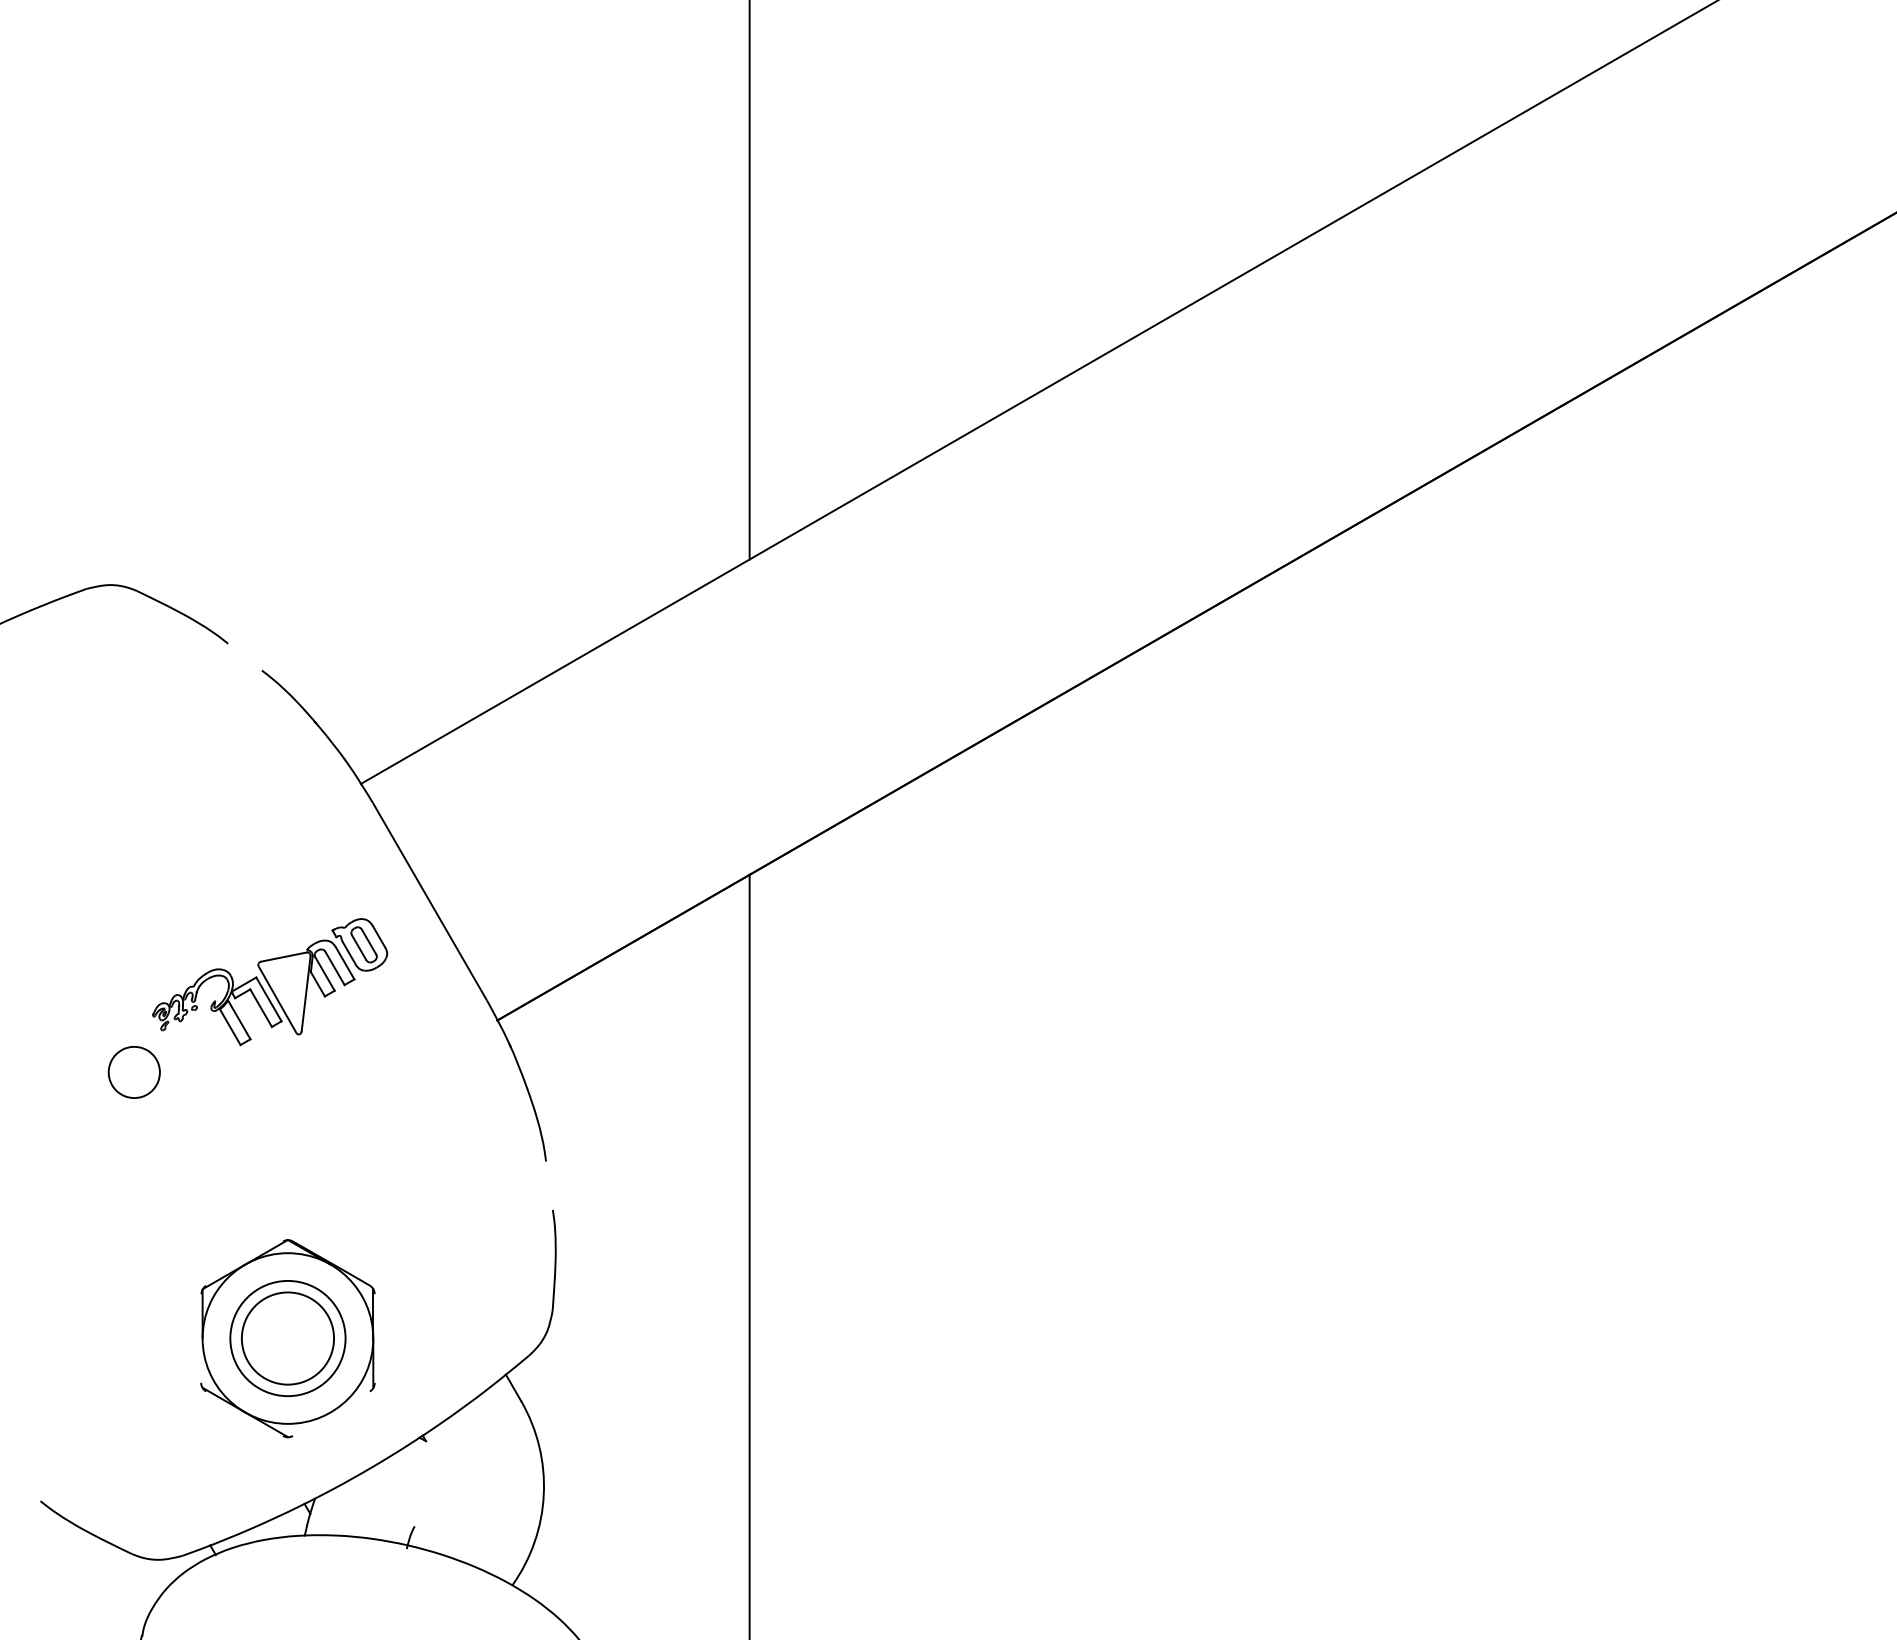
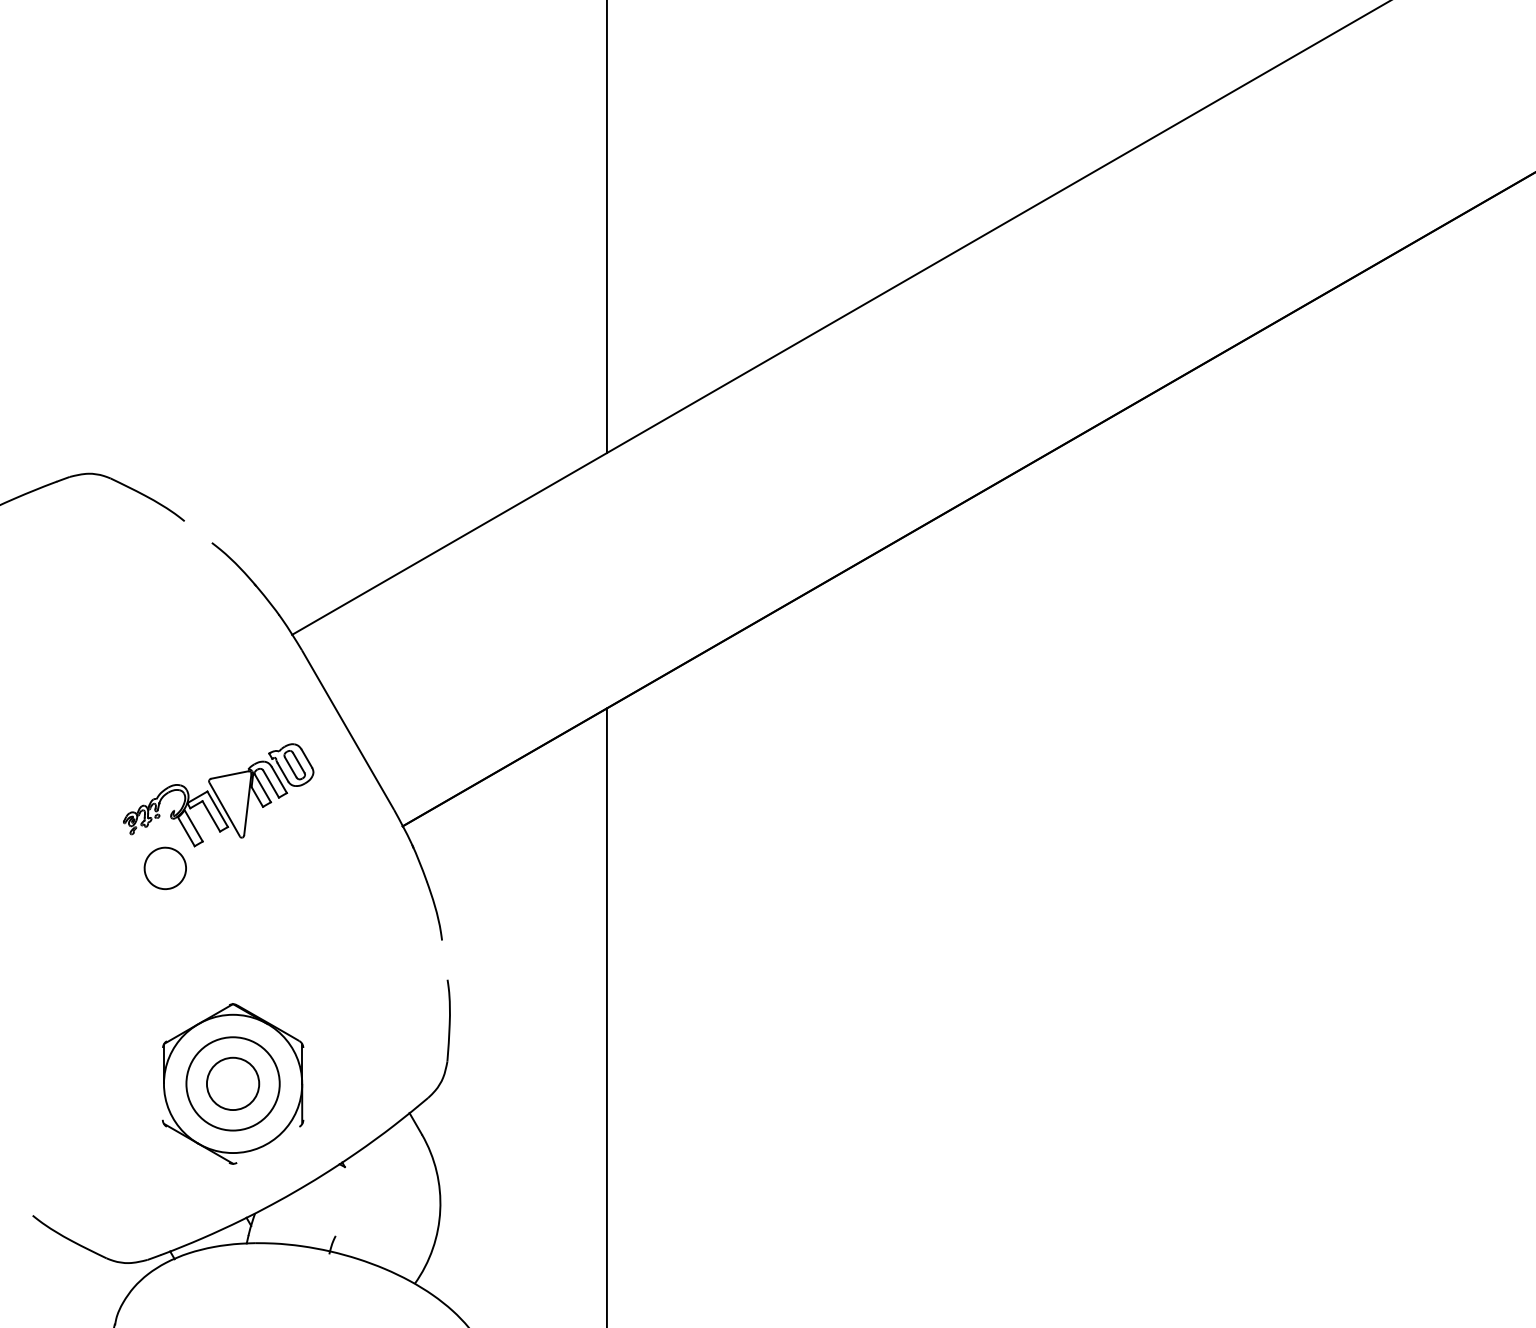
part: (133, 1072) -> (164, 868), moved
circle: (287, 1338) -> (232, 1083), size x0.7

